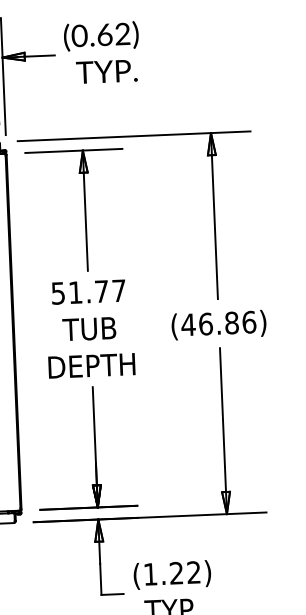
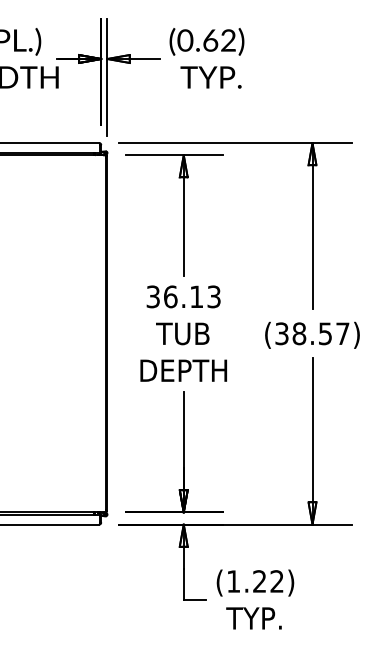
text: (88, 291) -> (183, 296), 51.77 -> 36.13
text: (217, 323) -> (311, 333), (46.86) -> (38.57)

